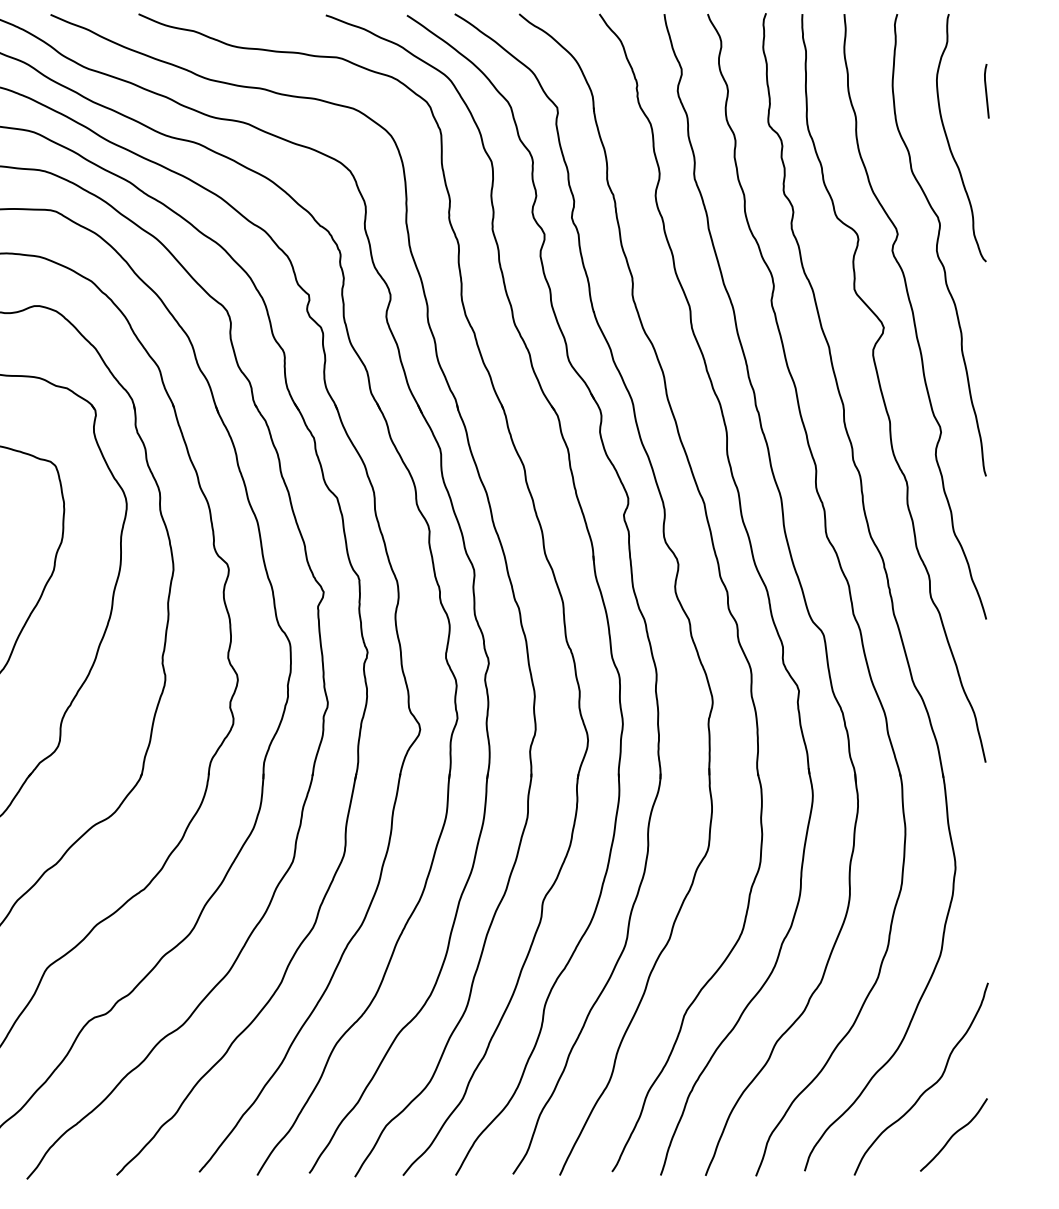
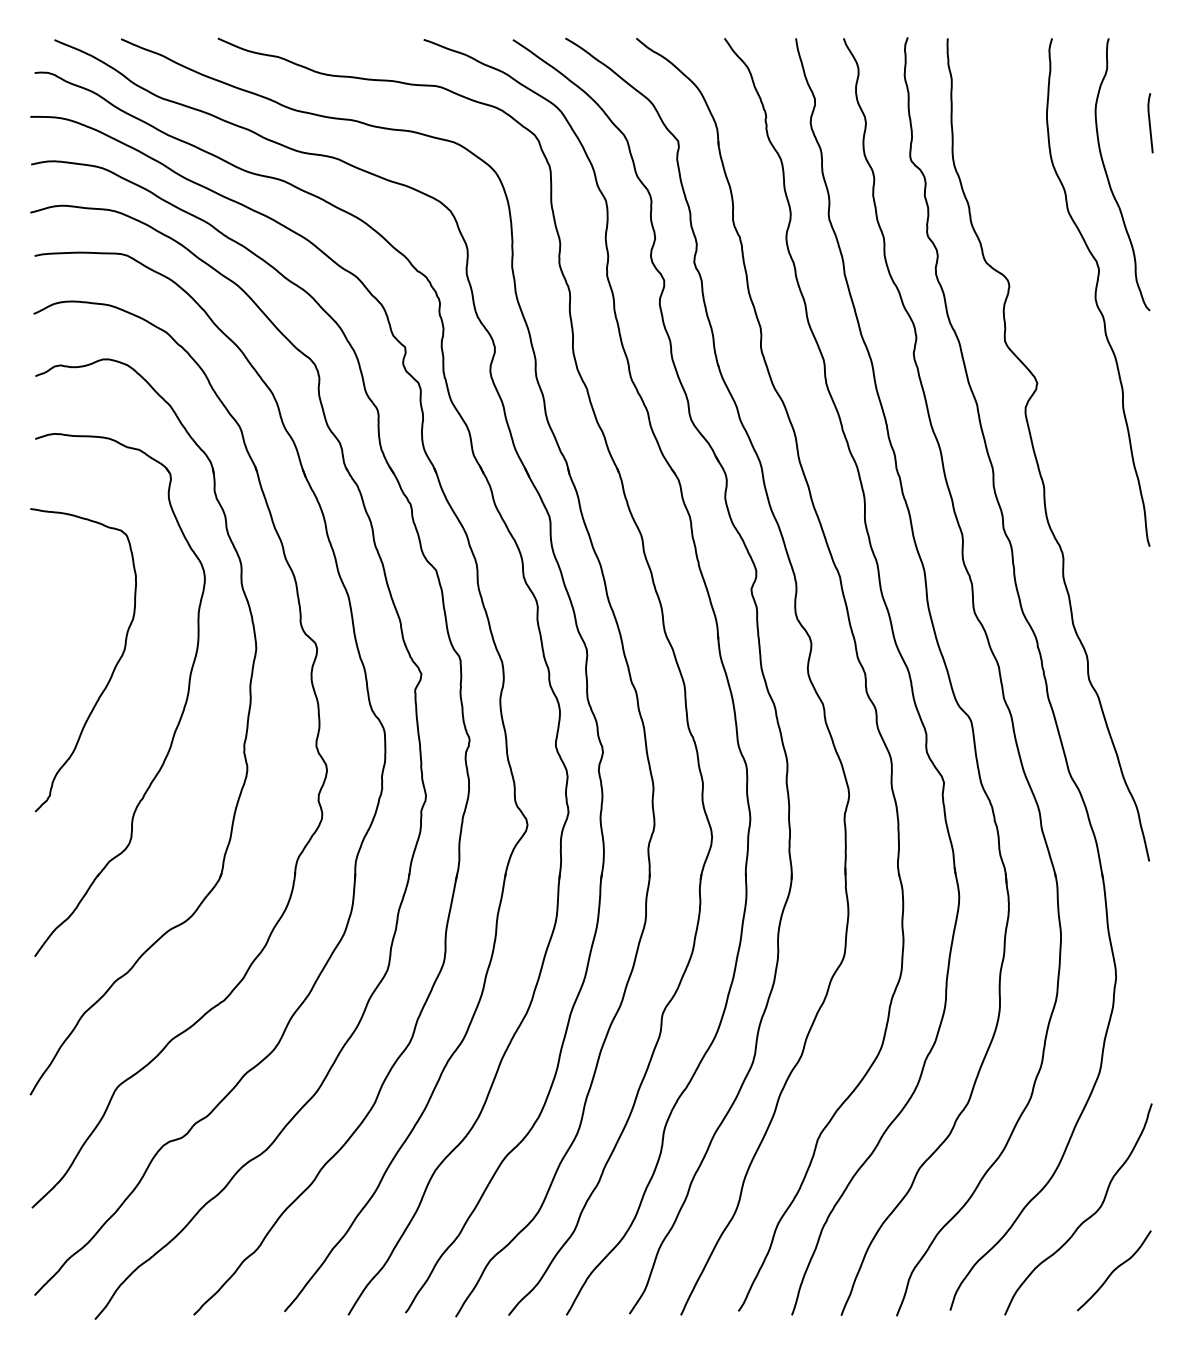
curve: (914, 317) -> (1070, 371), removed

